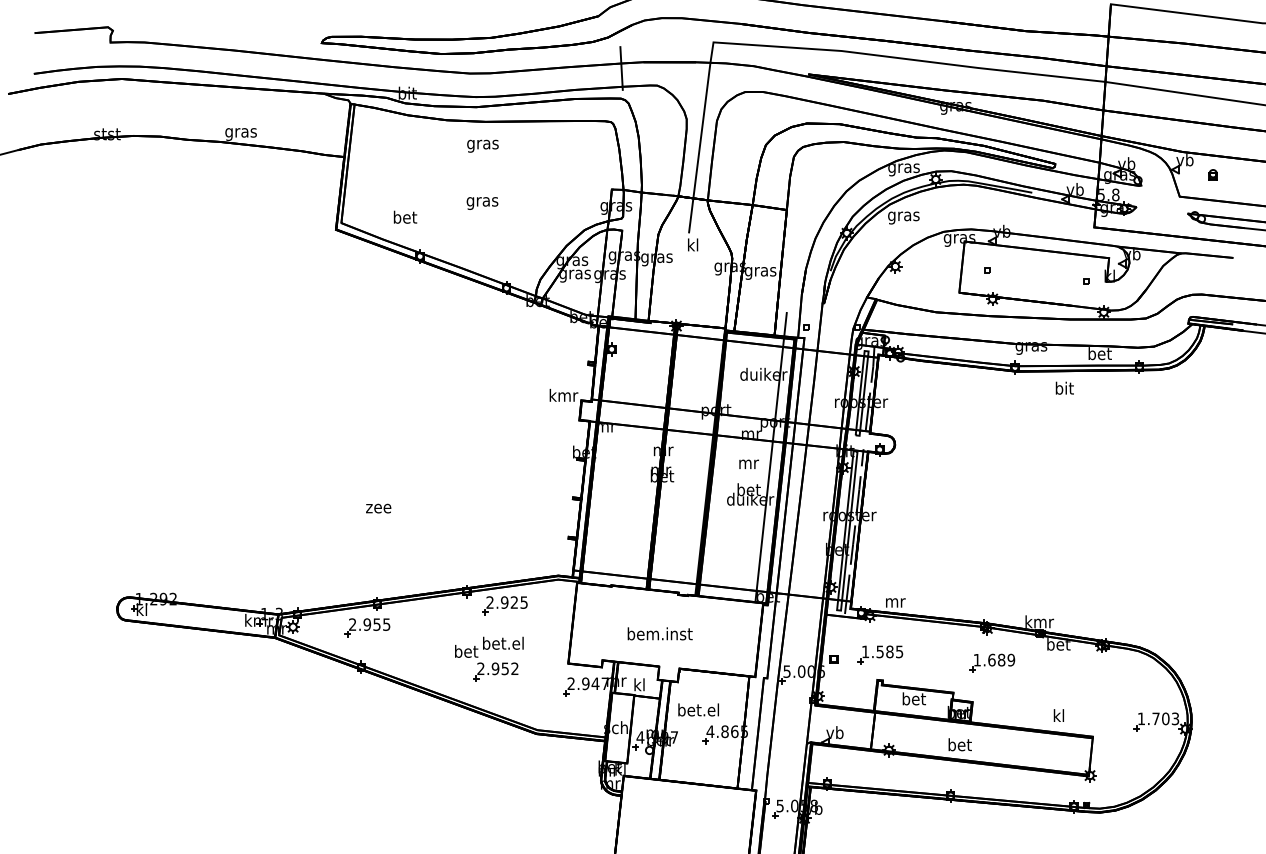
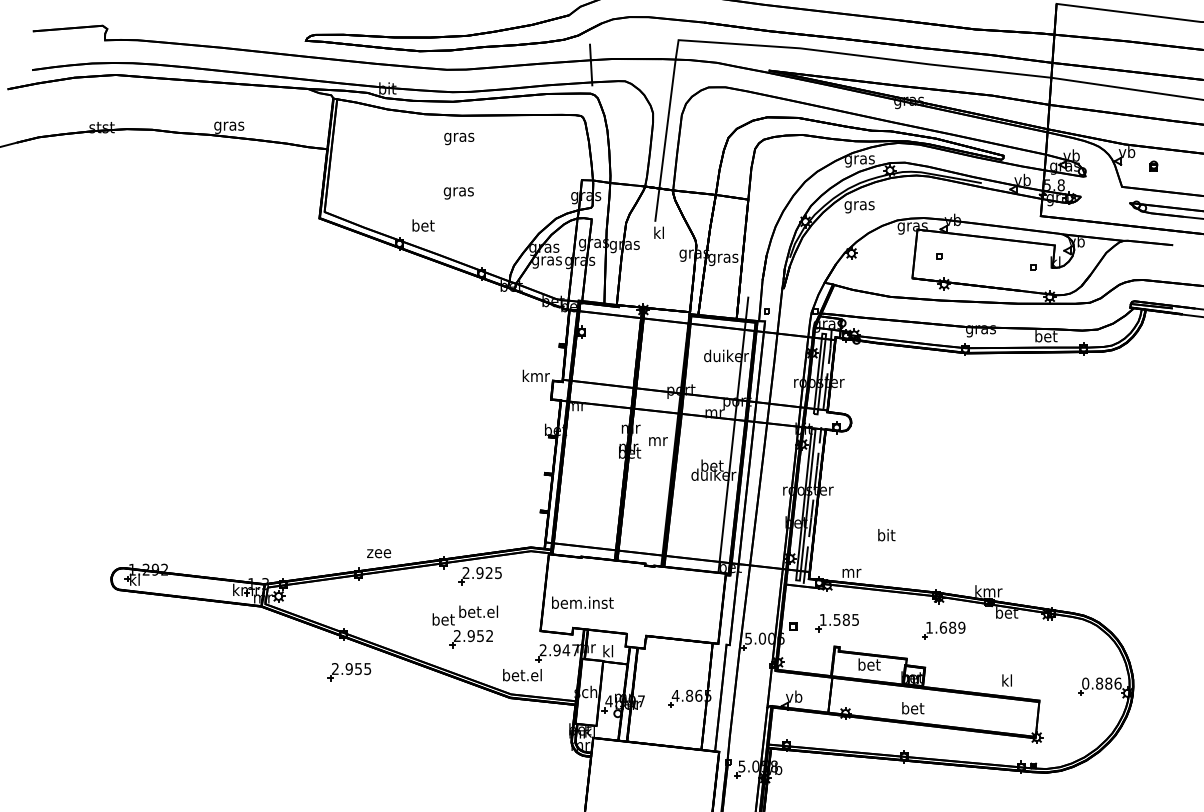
text: (405, 217) -> (423, 225), moved
text: (1064, 388) -> (886, 535), moved
text: (749, 464) -> (658, 441), moved
text: (379, 508) -> (379, 553), moved
part: (367, 628) -> (349, 672), moved
text: (659, 633) -> (582, 602), moved
text: (698, 710) -> (522, 675), moved
text: (1158, 718) -> (1101, 683), 1.703 -> 0.886

